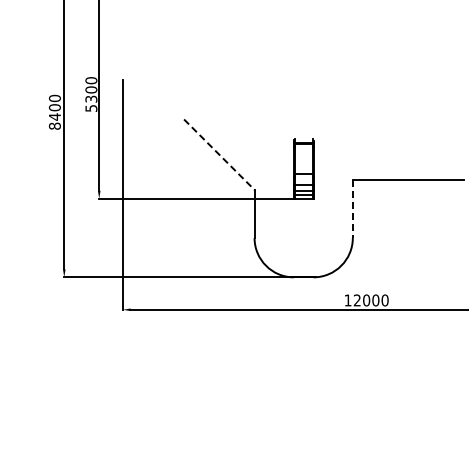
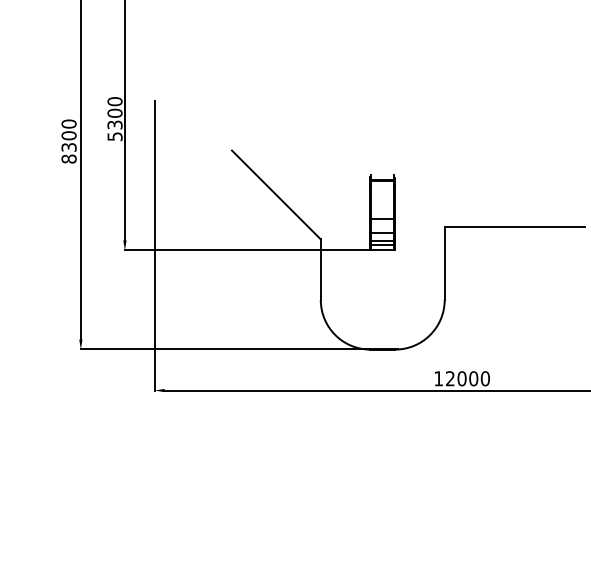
text: (54, 116) -> (68, 146), 8400 -> 8300
line: (219, 154) -> (276, 194), dashed -> solid
line: (352, 209) -> (444, 264), dashed -> solid

